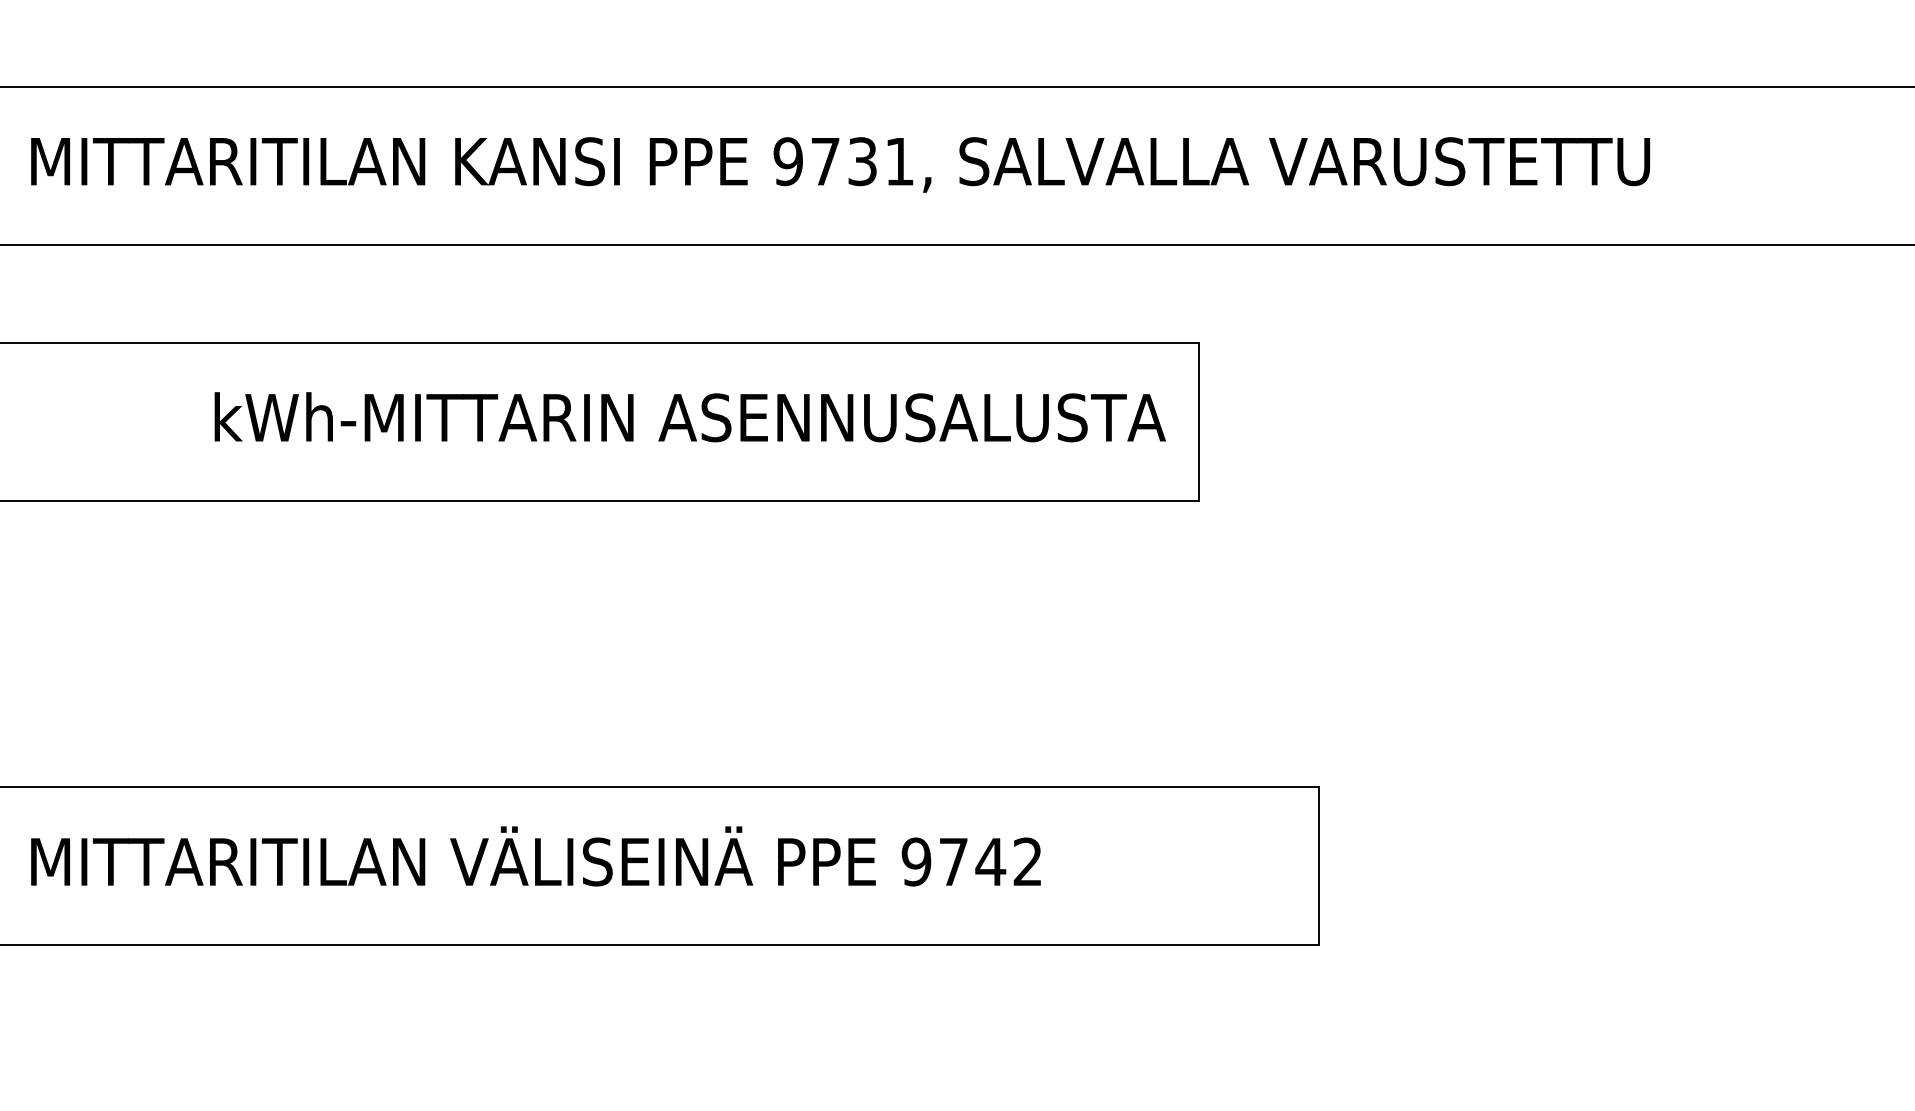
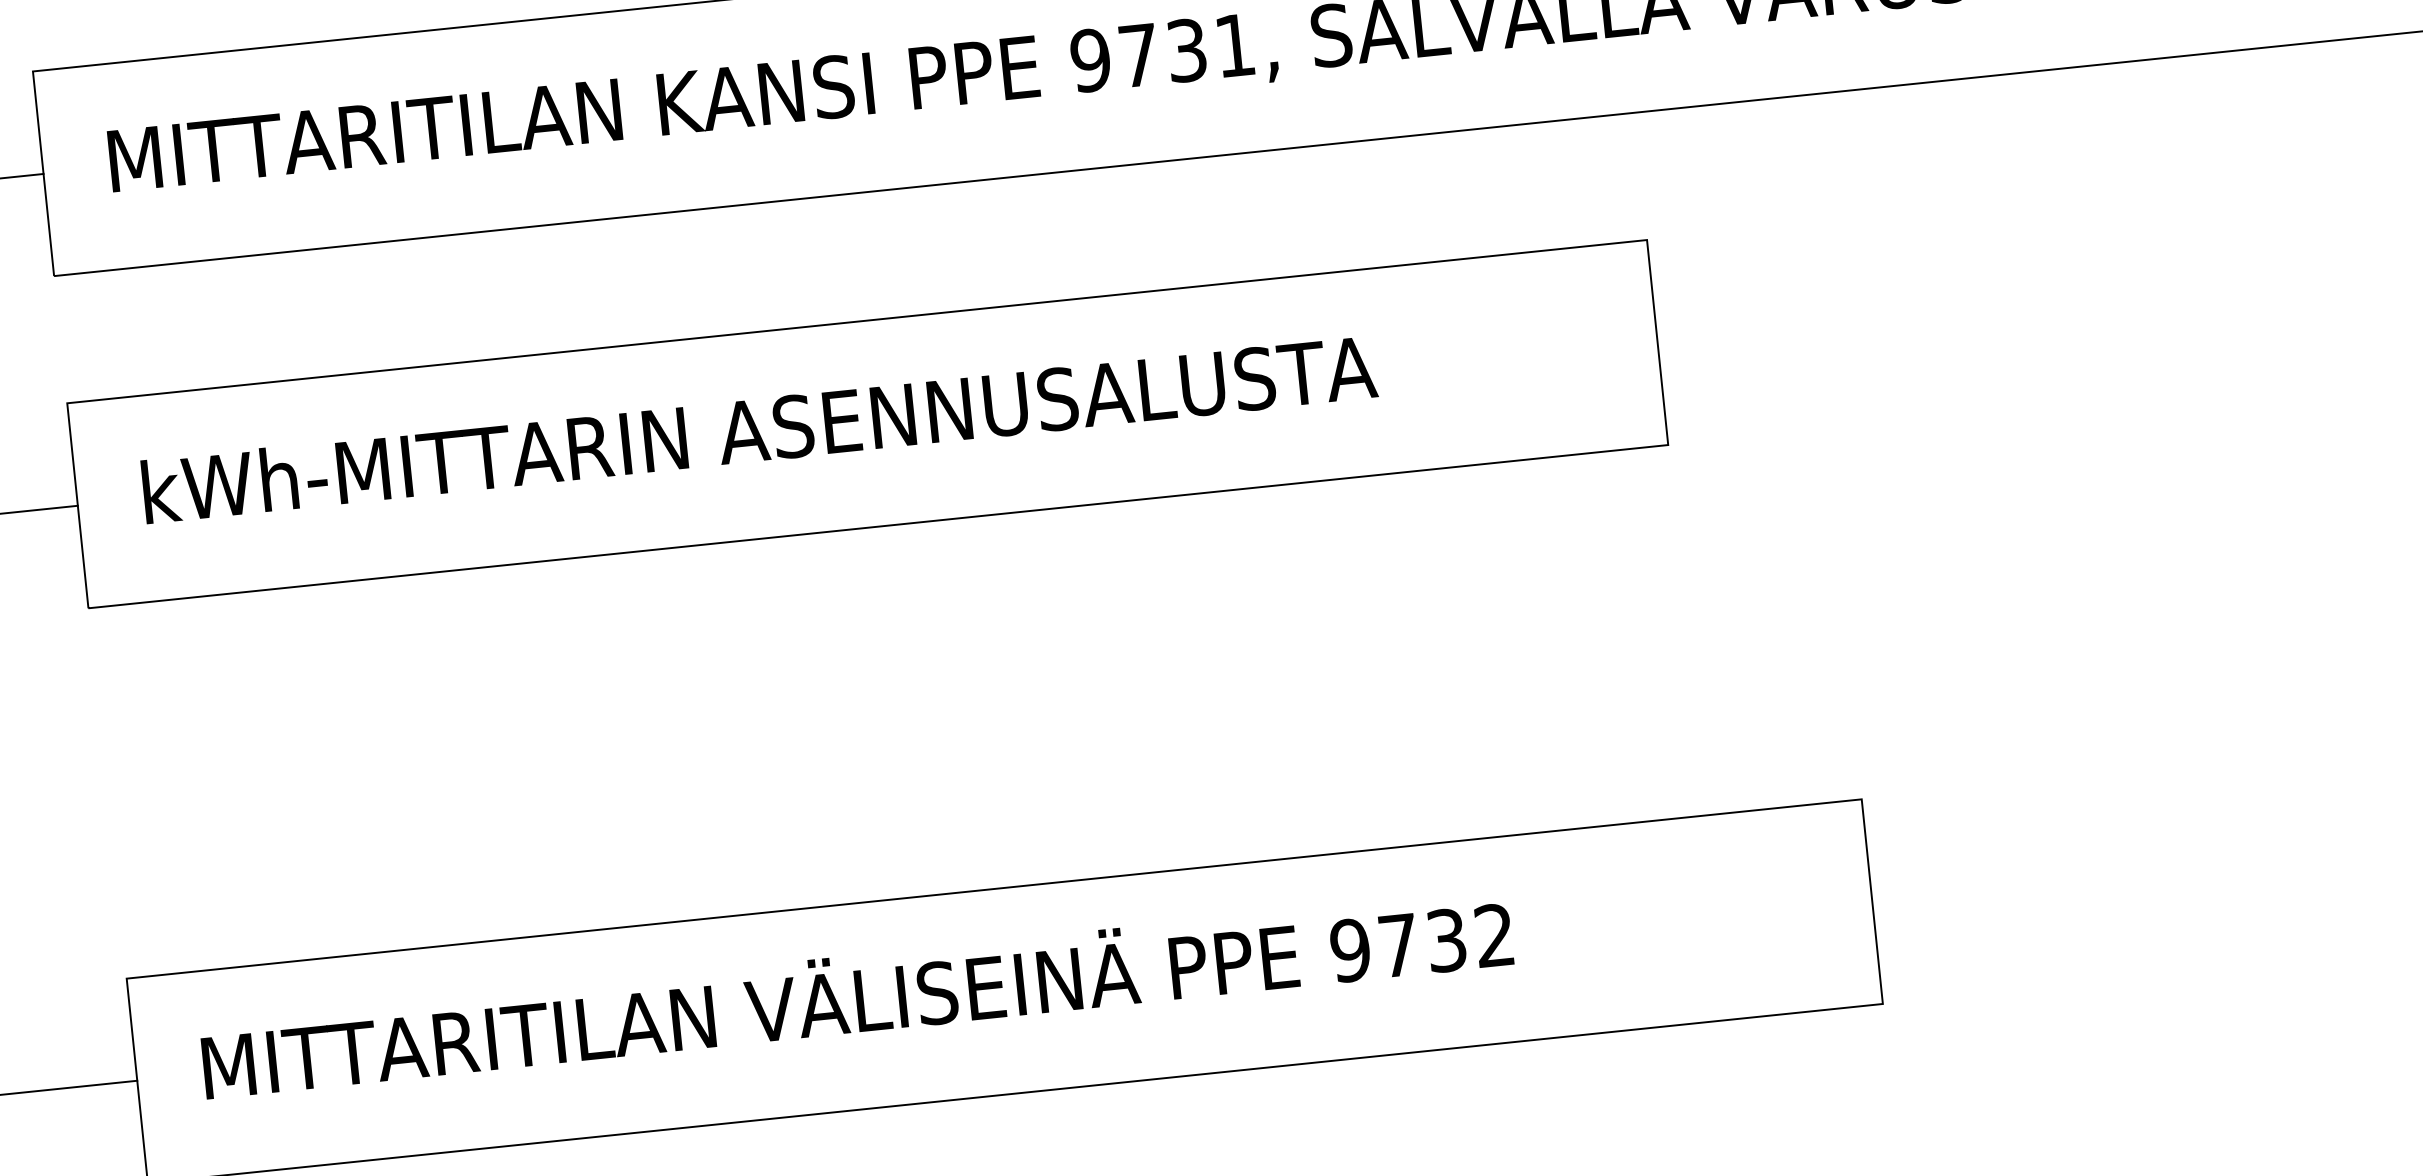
text: (689, 417) -> (758, 429), moved
text: (990, 861) -> (1446, 939), 9742 -> 9732

